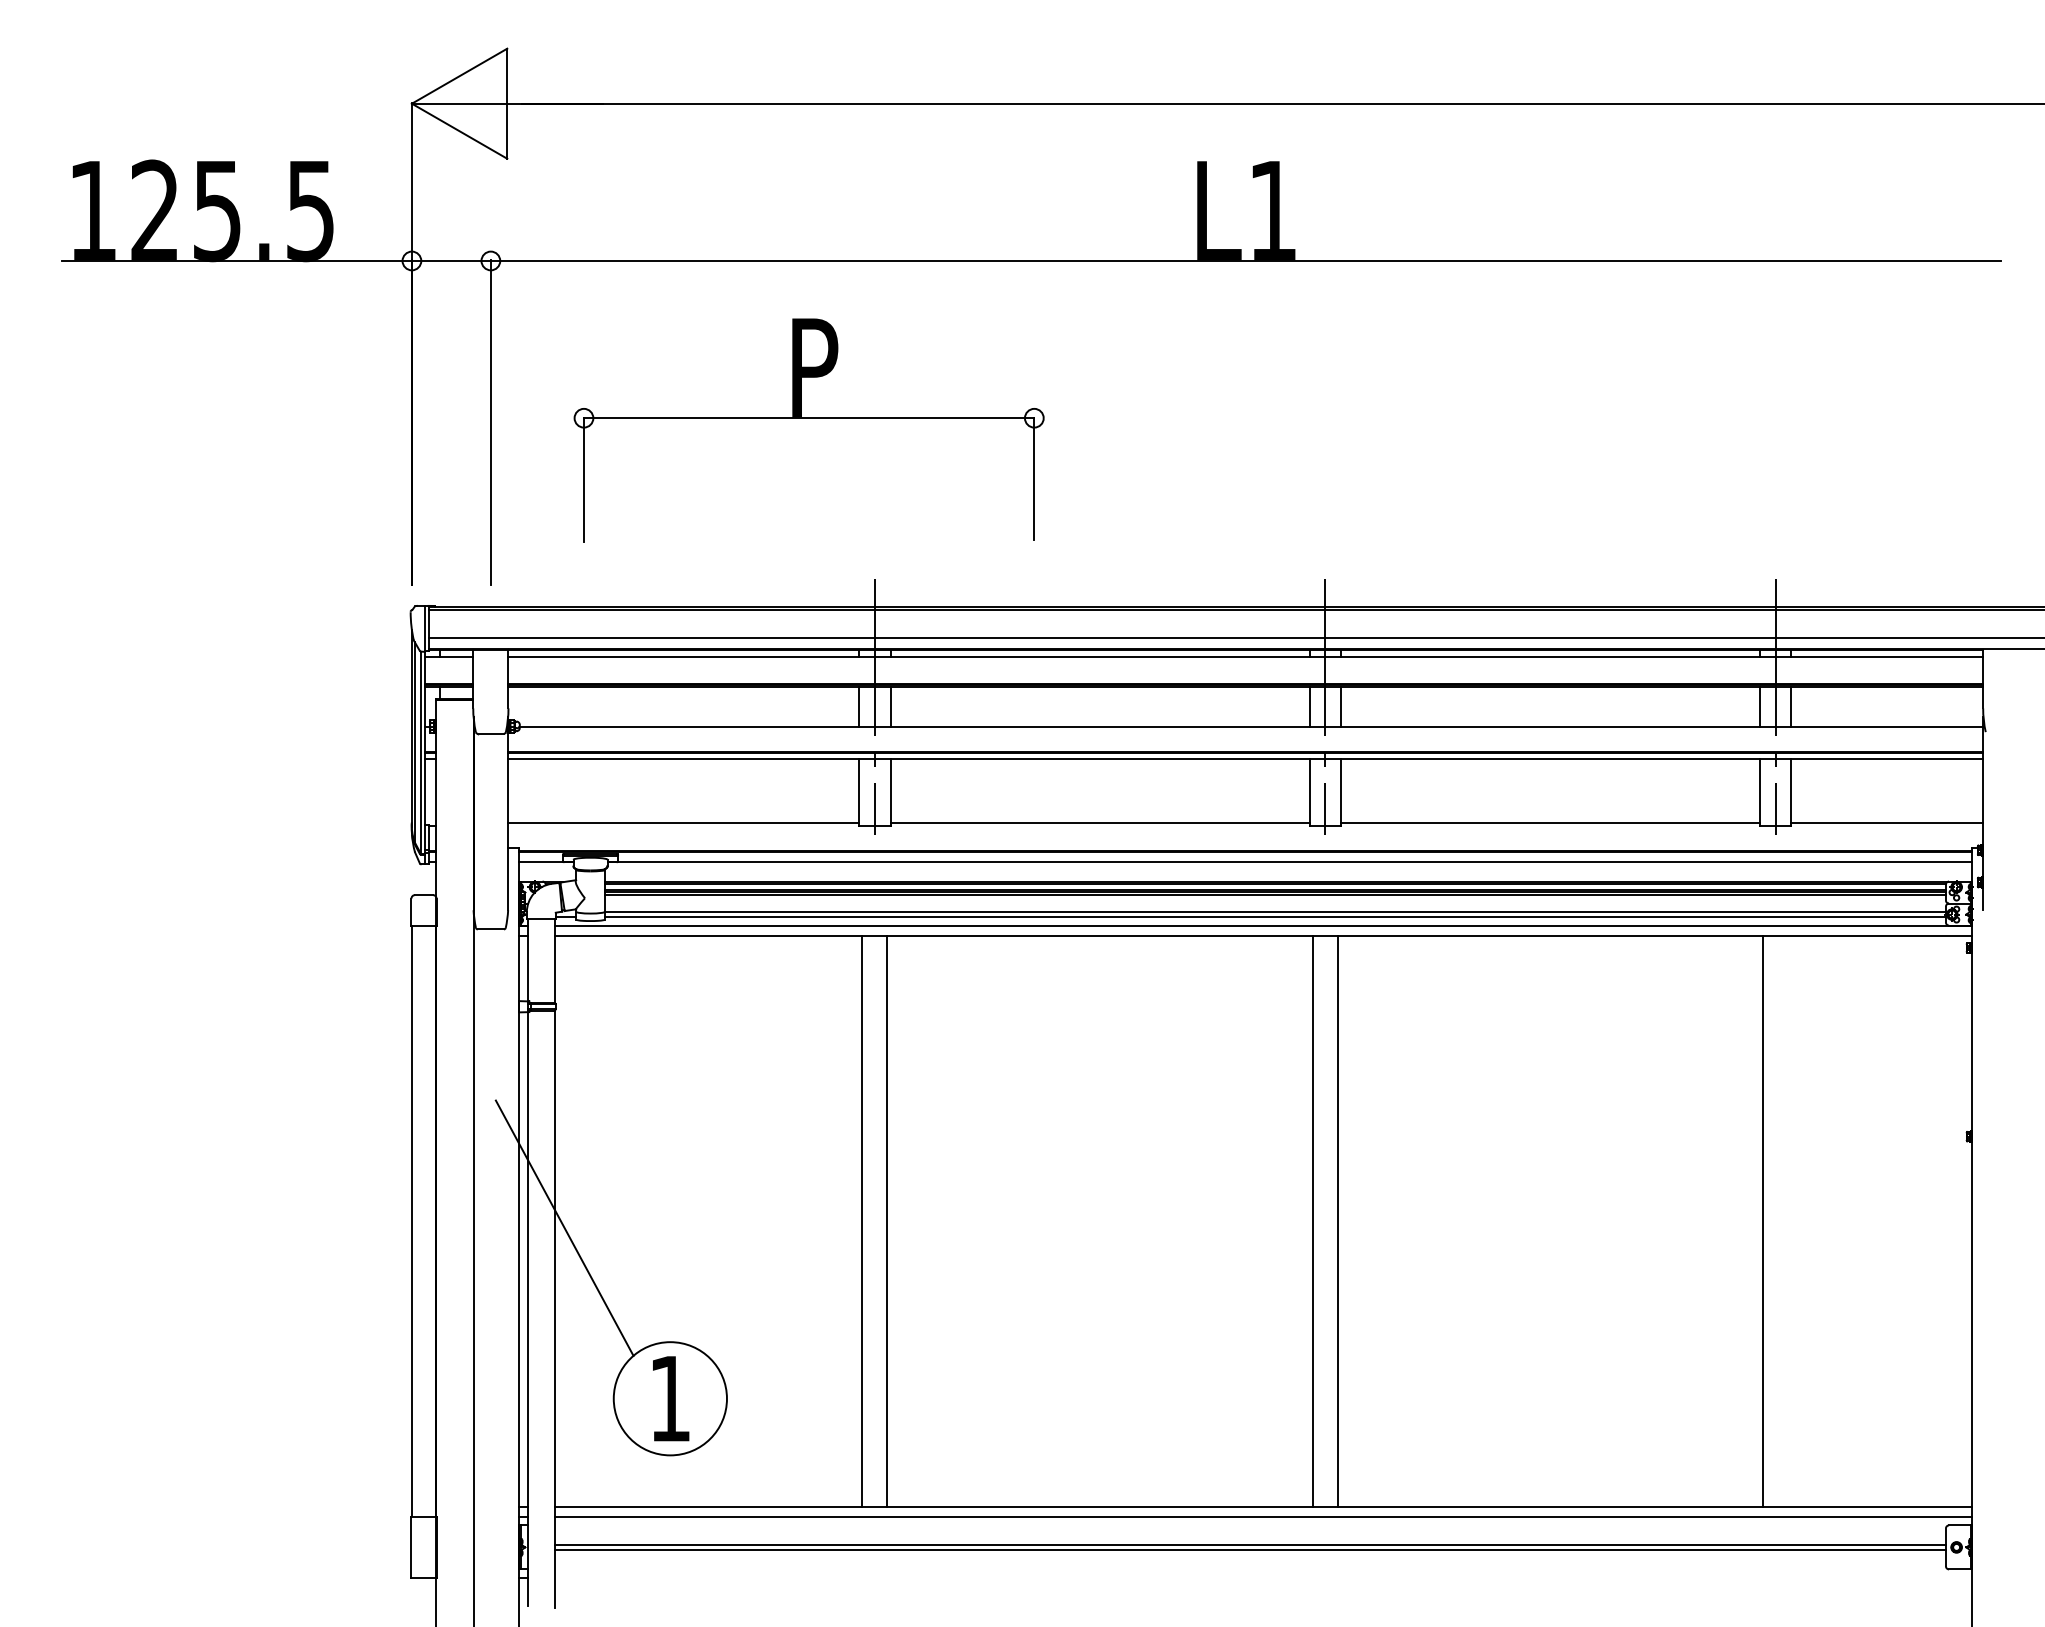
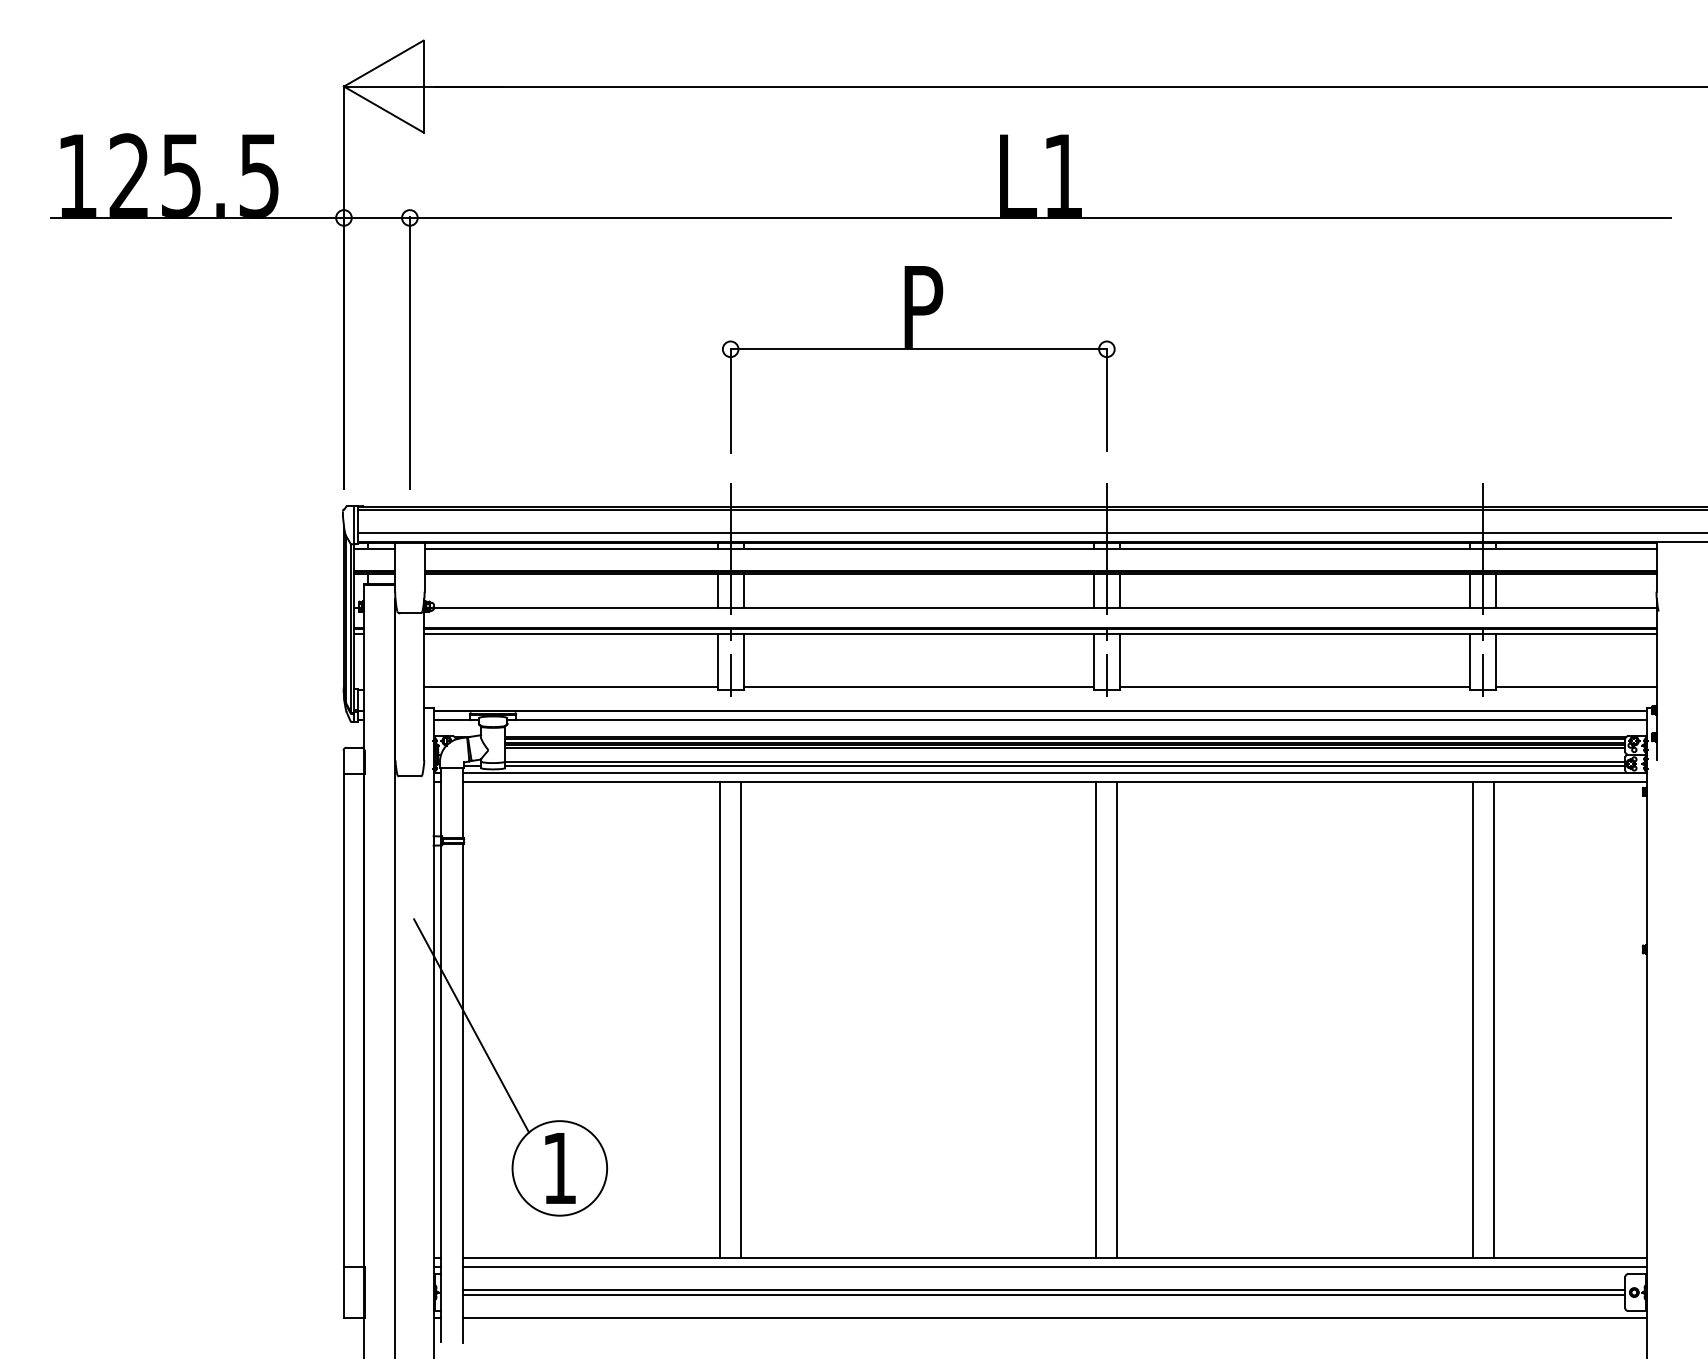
part: (808, 418) -> (918, 349), moved
line: (1788, 1220) -> (1493, 1019), added
line: (1263, 1578) -> (1055, 1318), added

